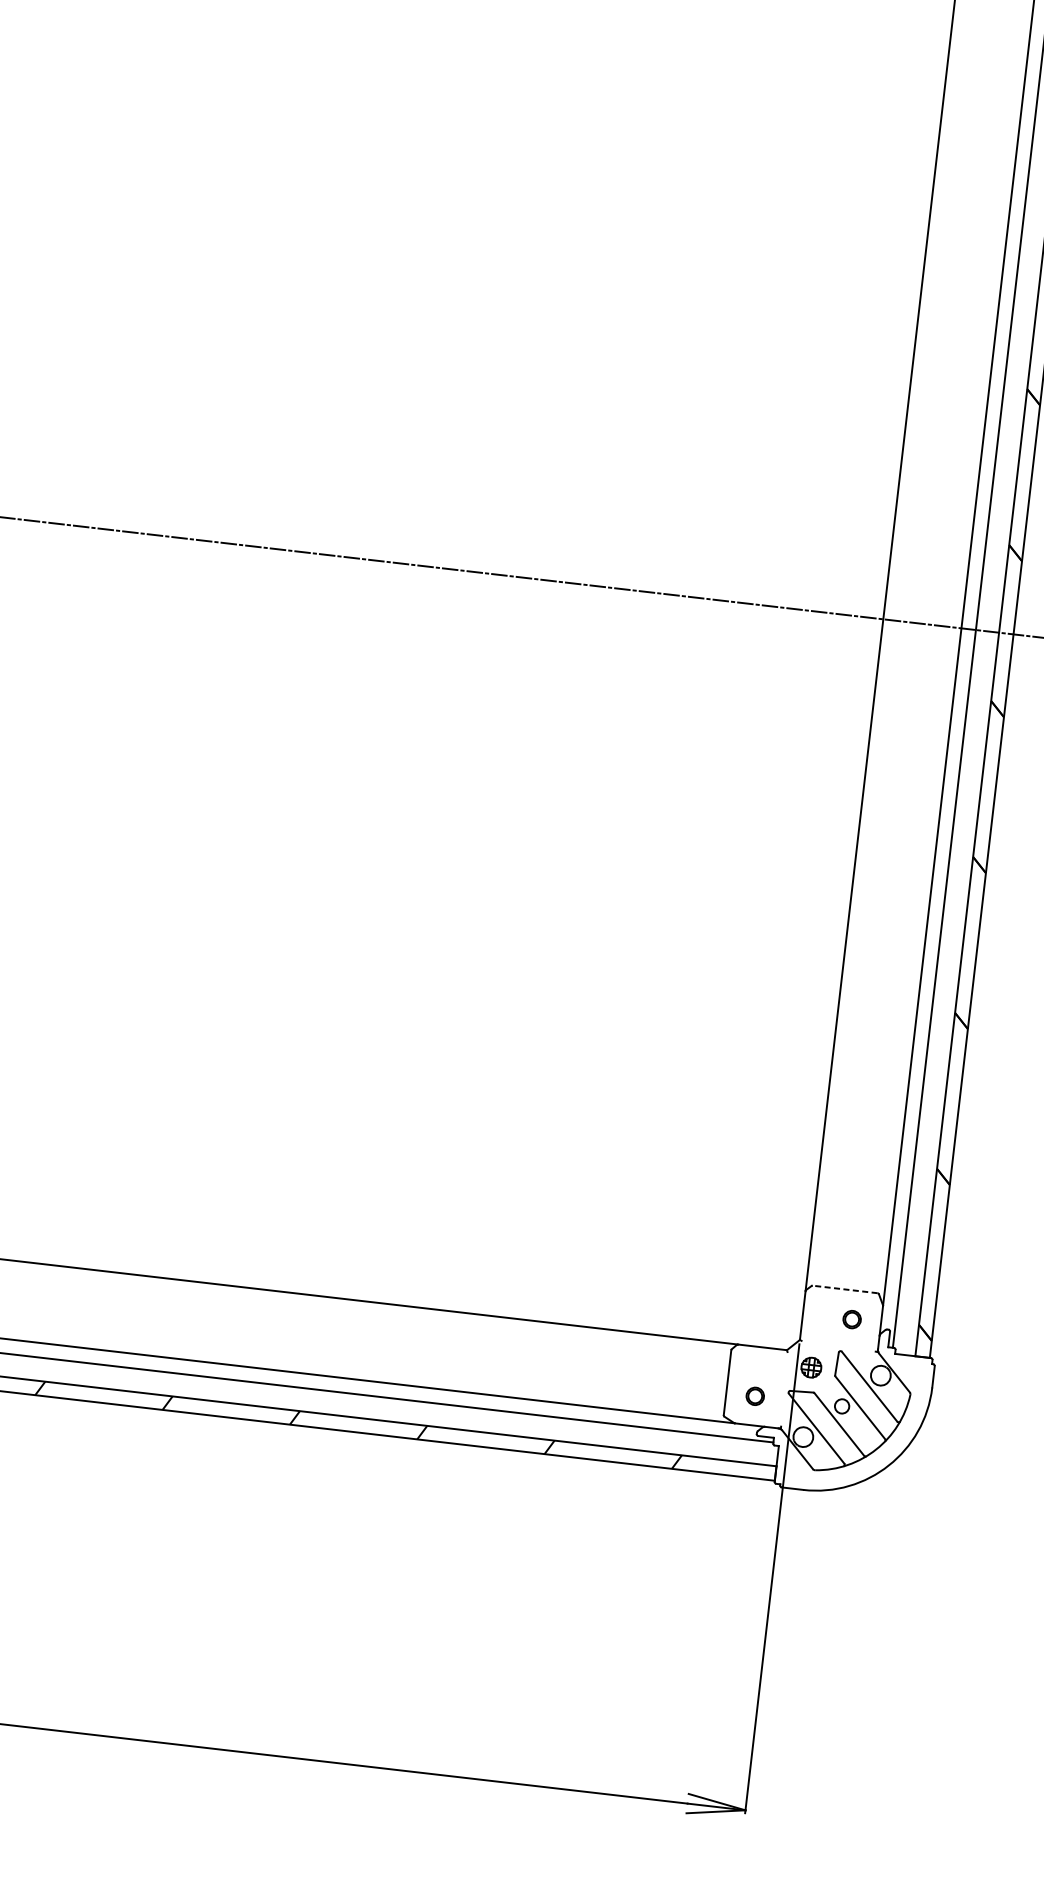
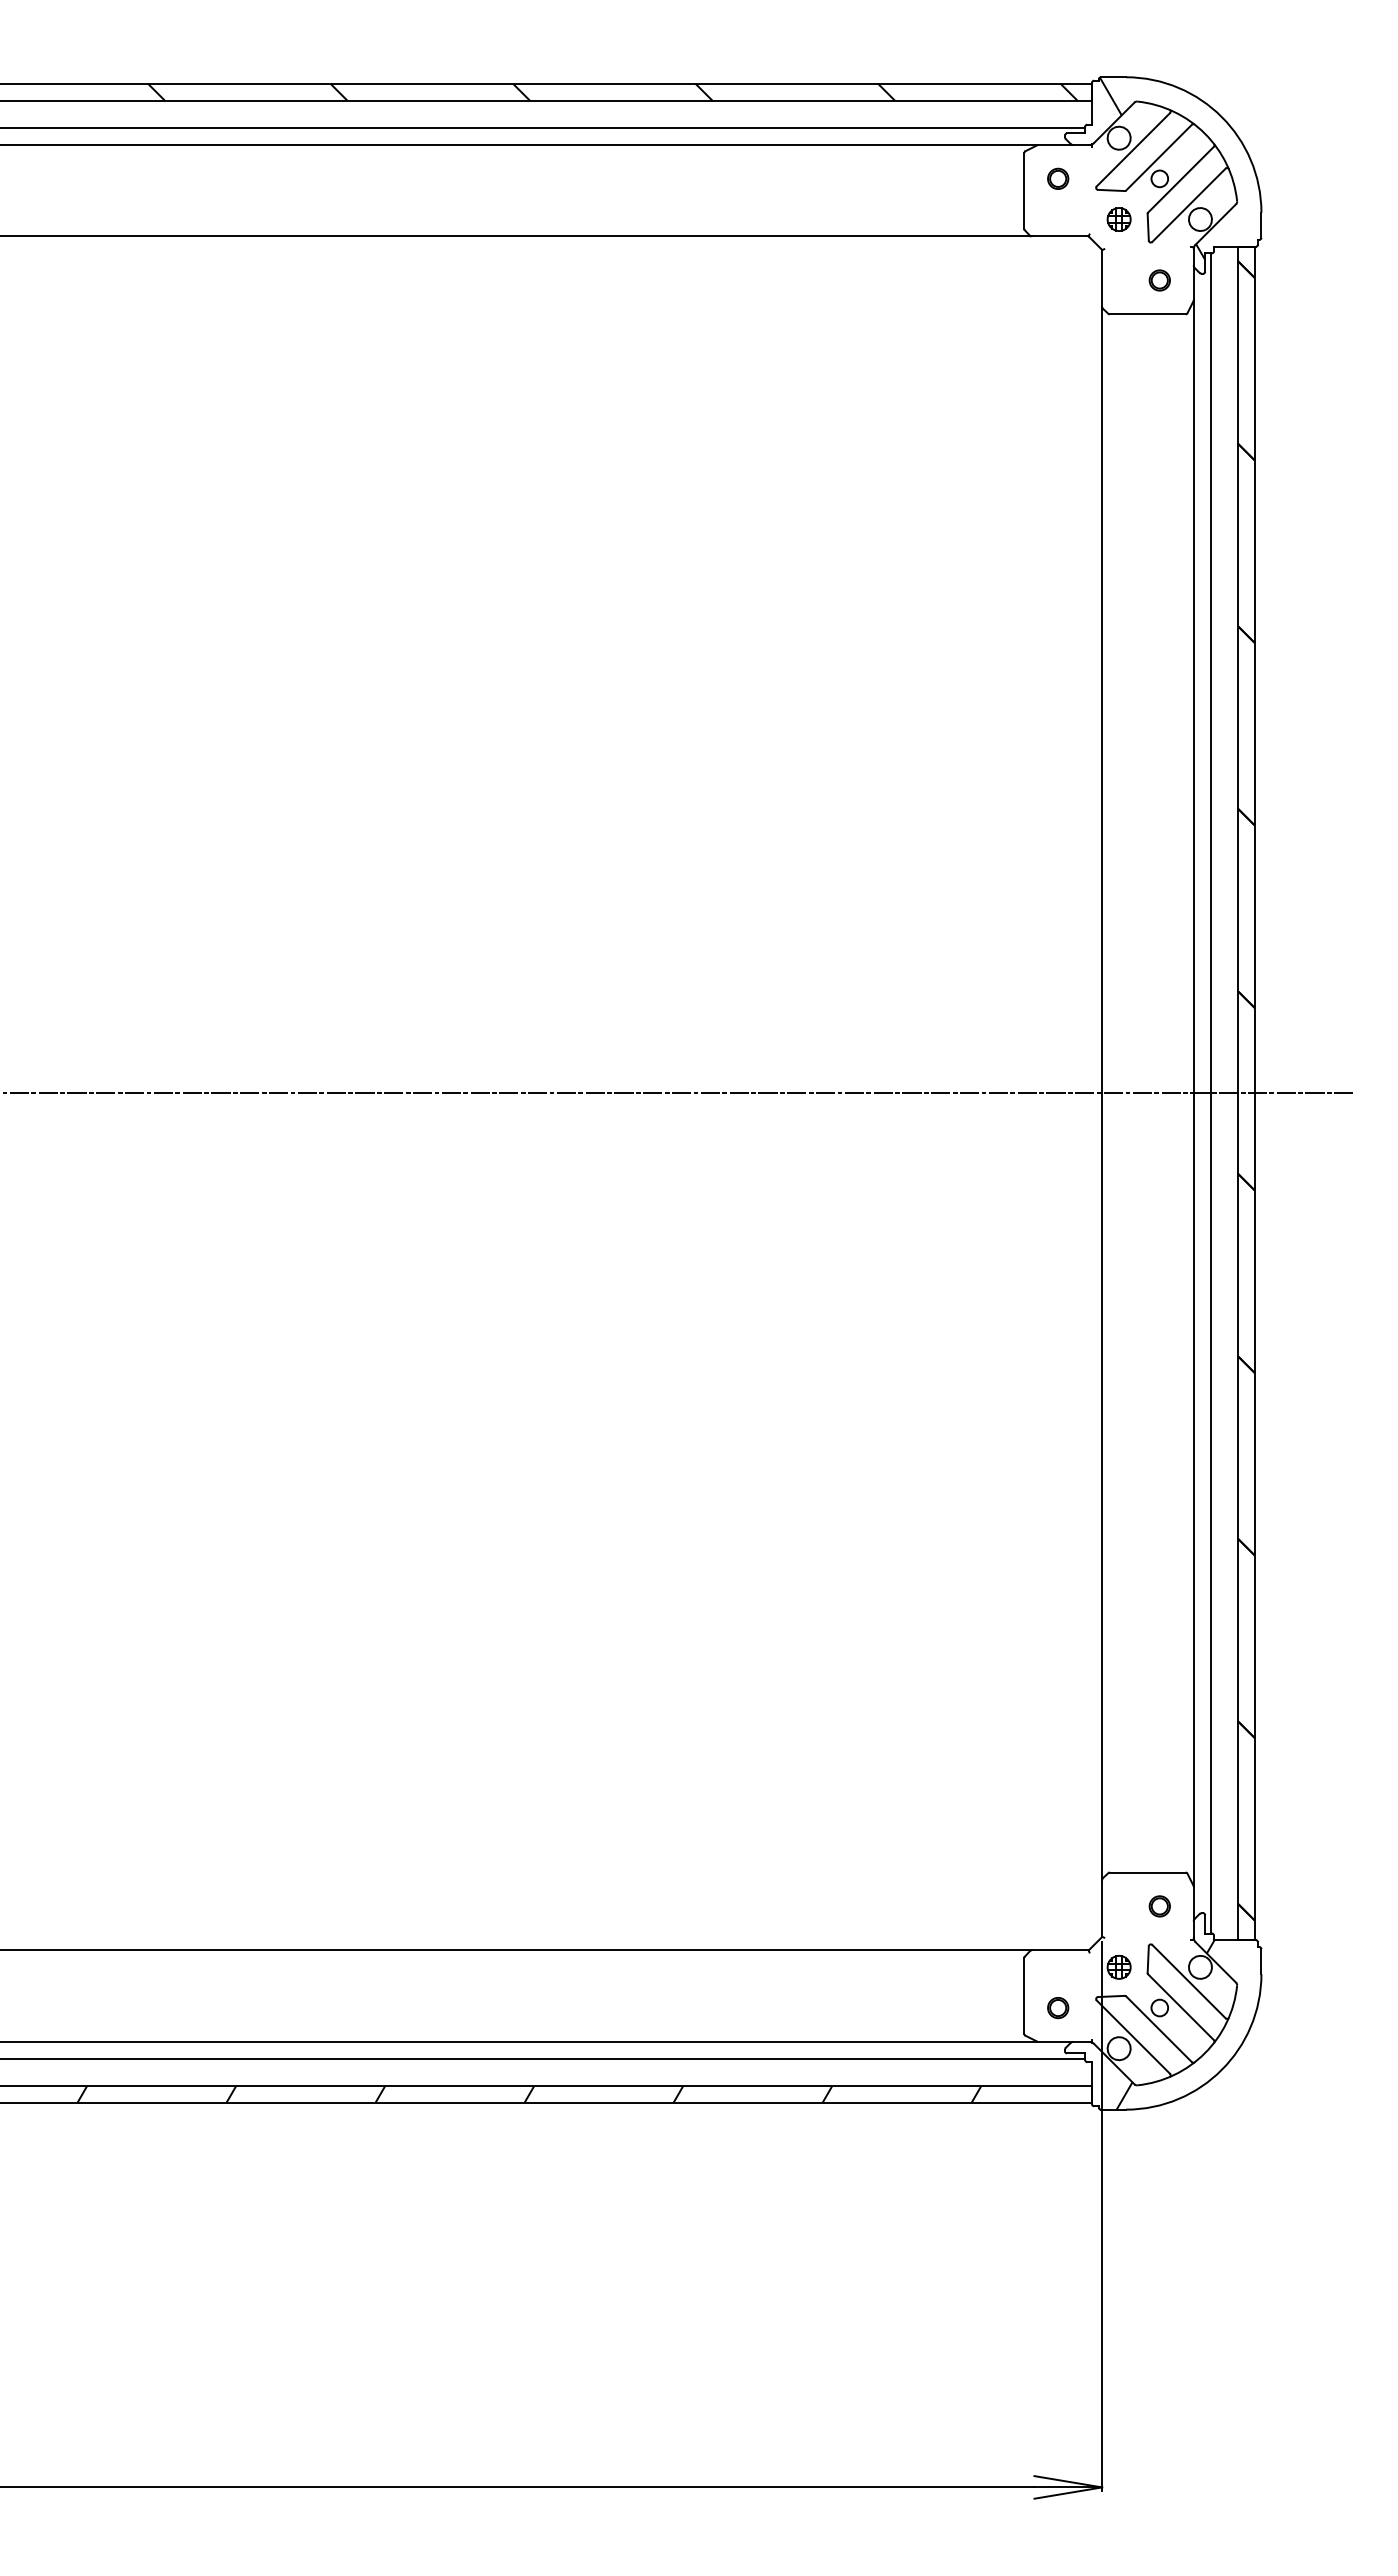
line: (844, 1289) -> (1147, 1872), dashed -> solid
hatch: (845, 1421) -> (1165, 2024), added

